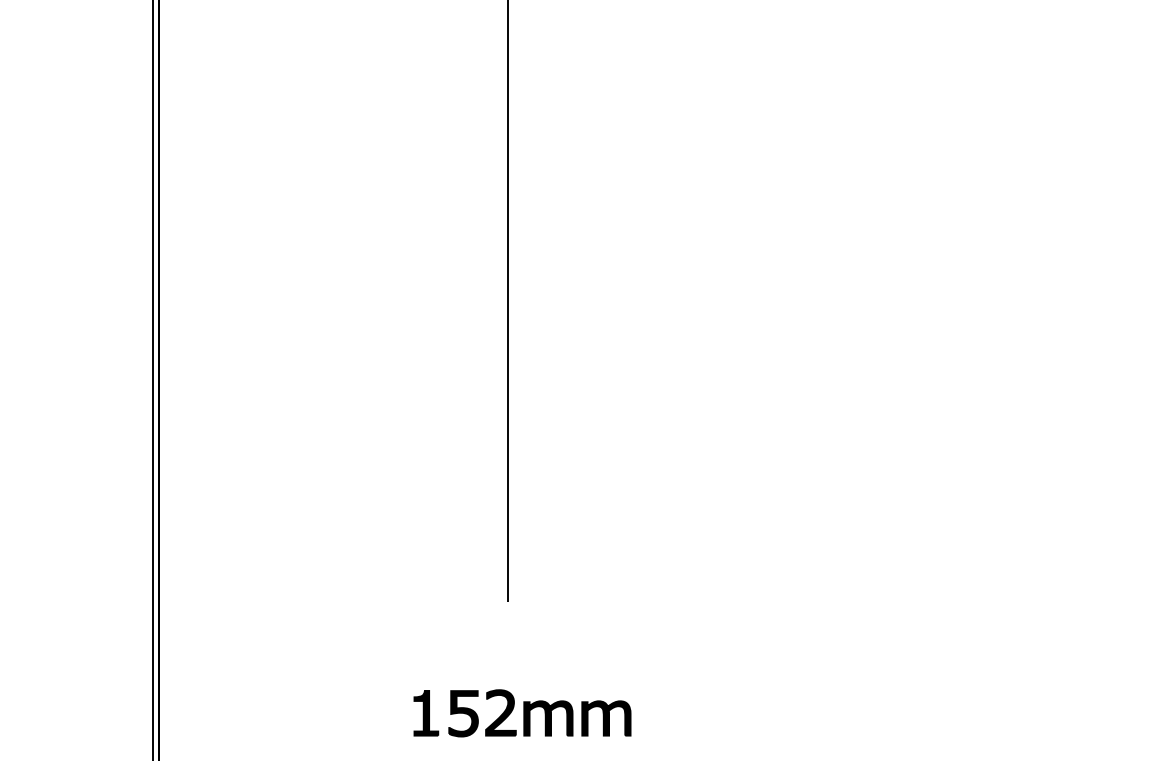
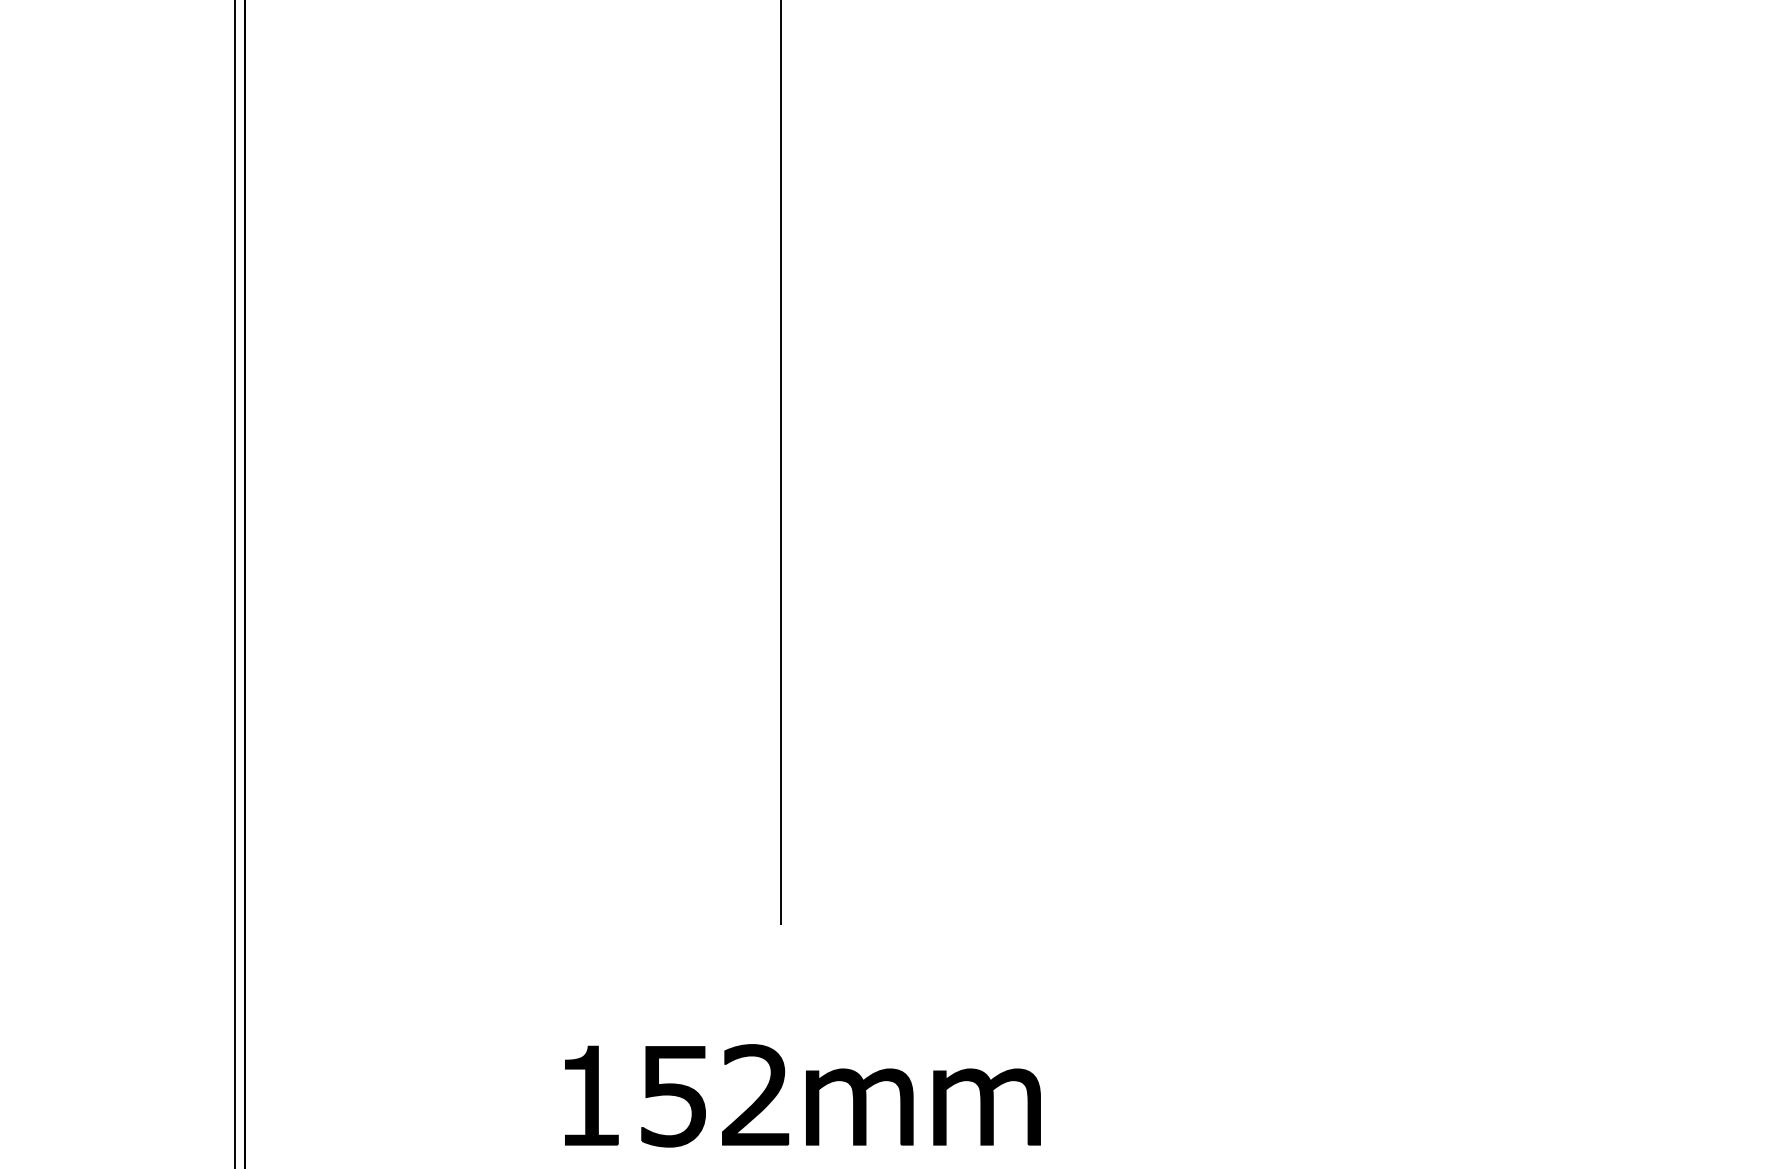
part: (522, 713) -> (802, 1096), size x1.43

